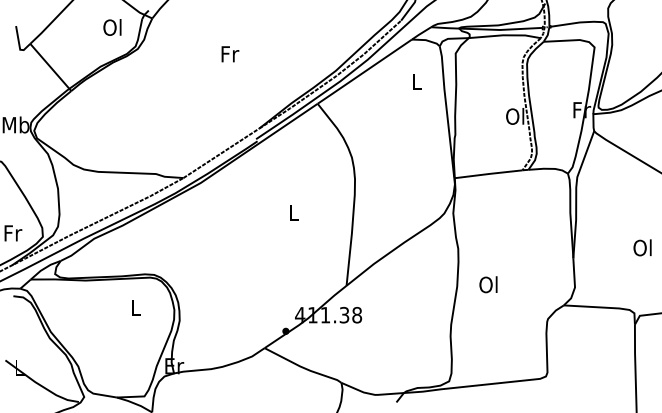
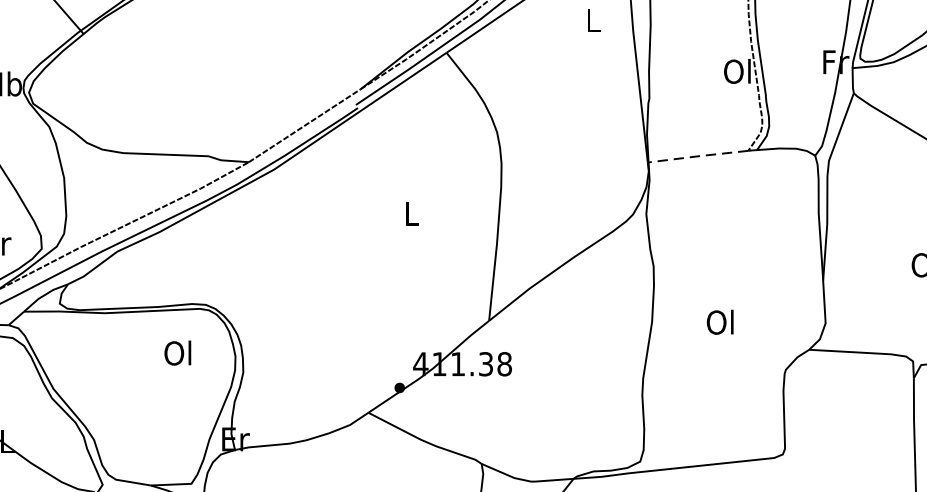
line: (489, 174) -> (699, 156), solid -> dashed
text: (488, 284) -> (720, 321), moved
text: (135, 307) -> (178, 352), L -> Ol

